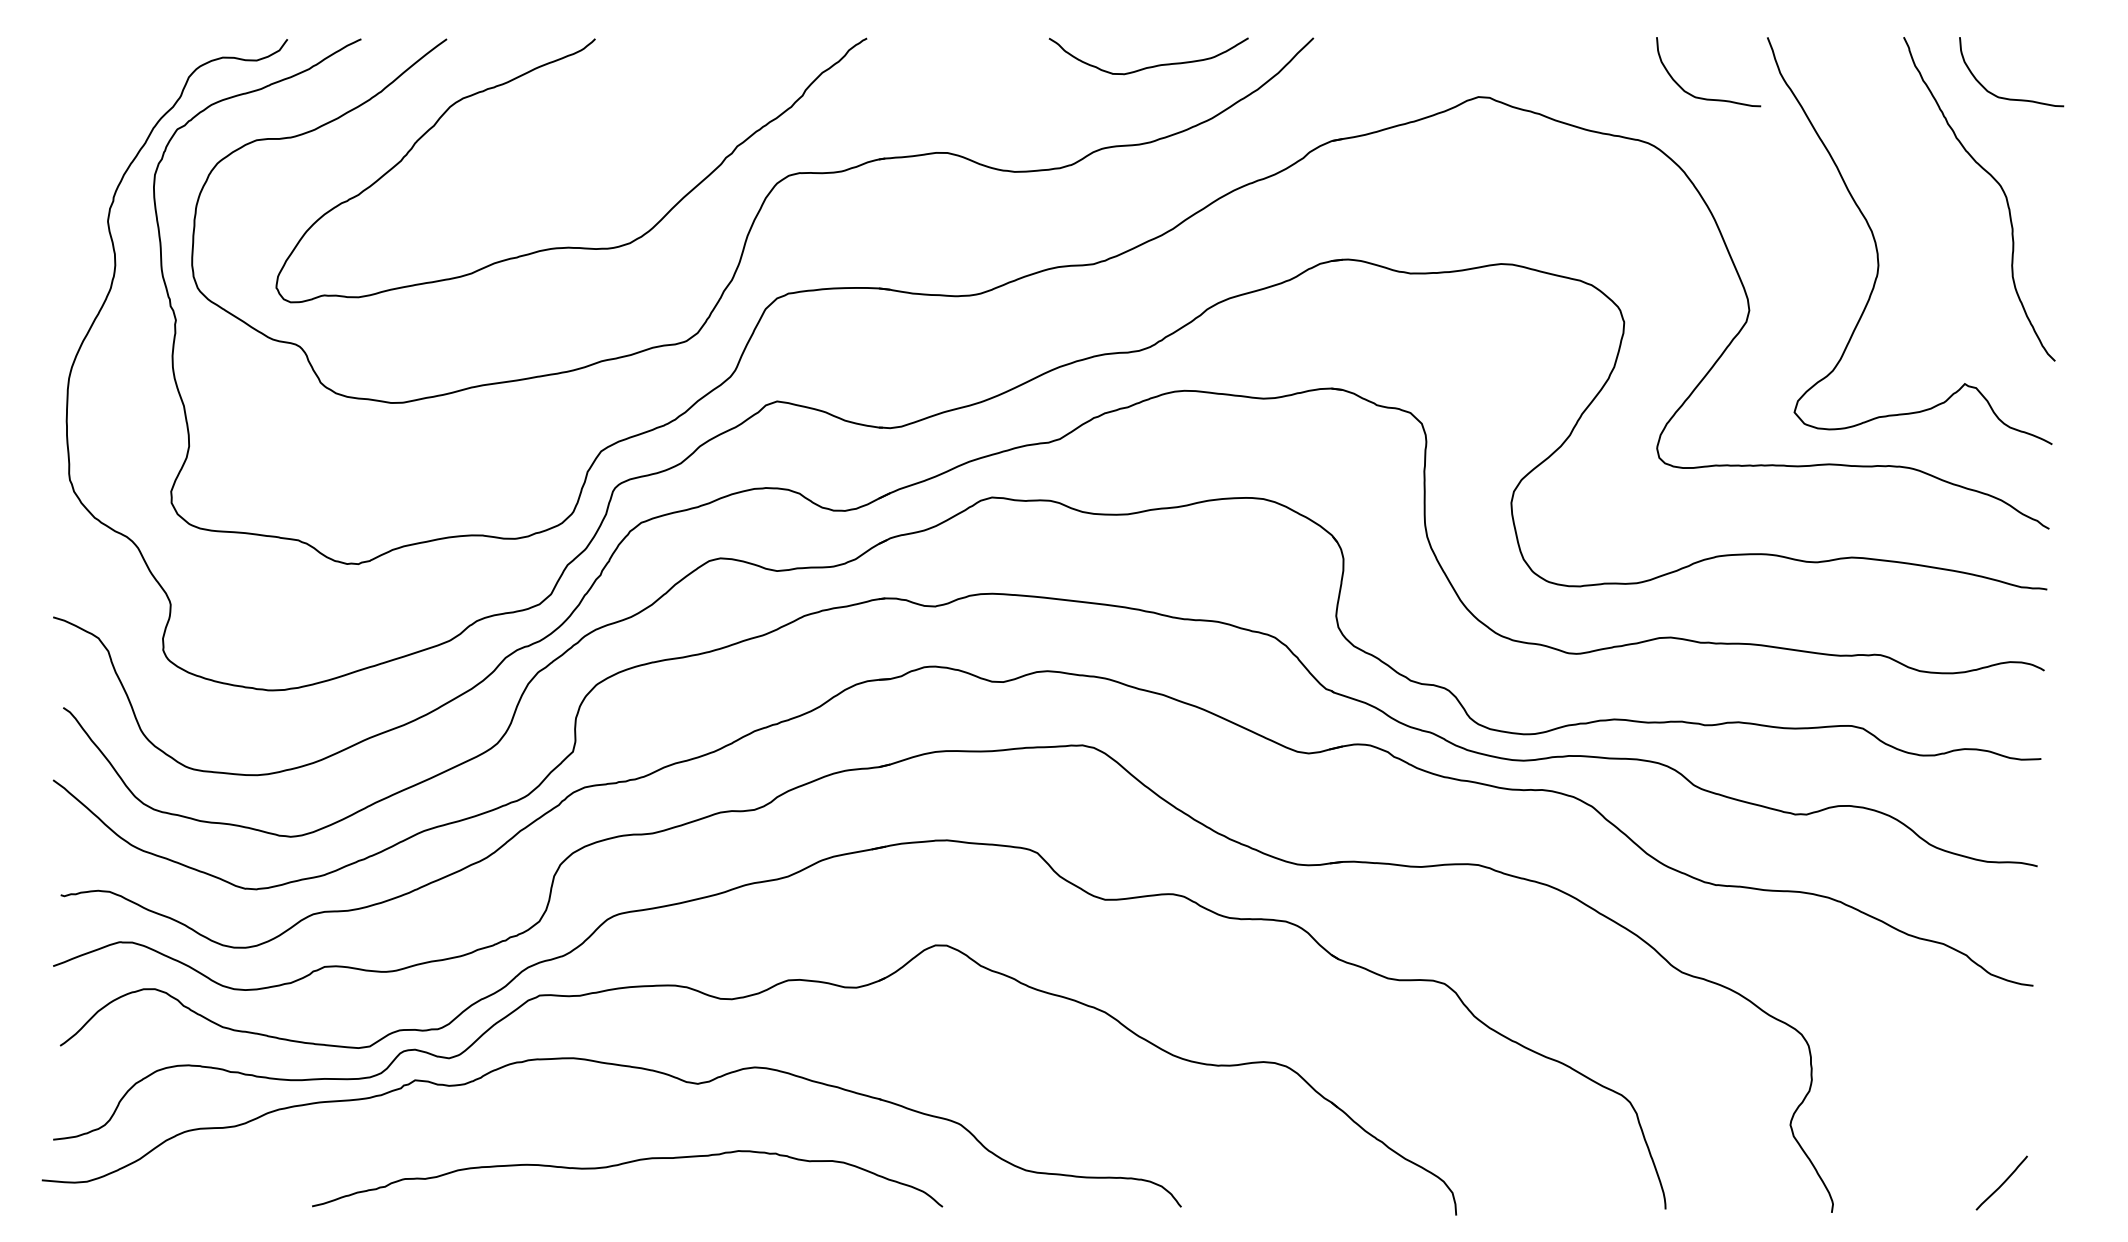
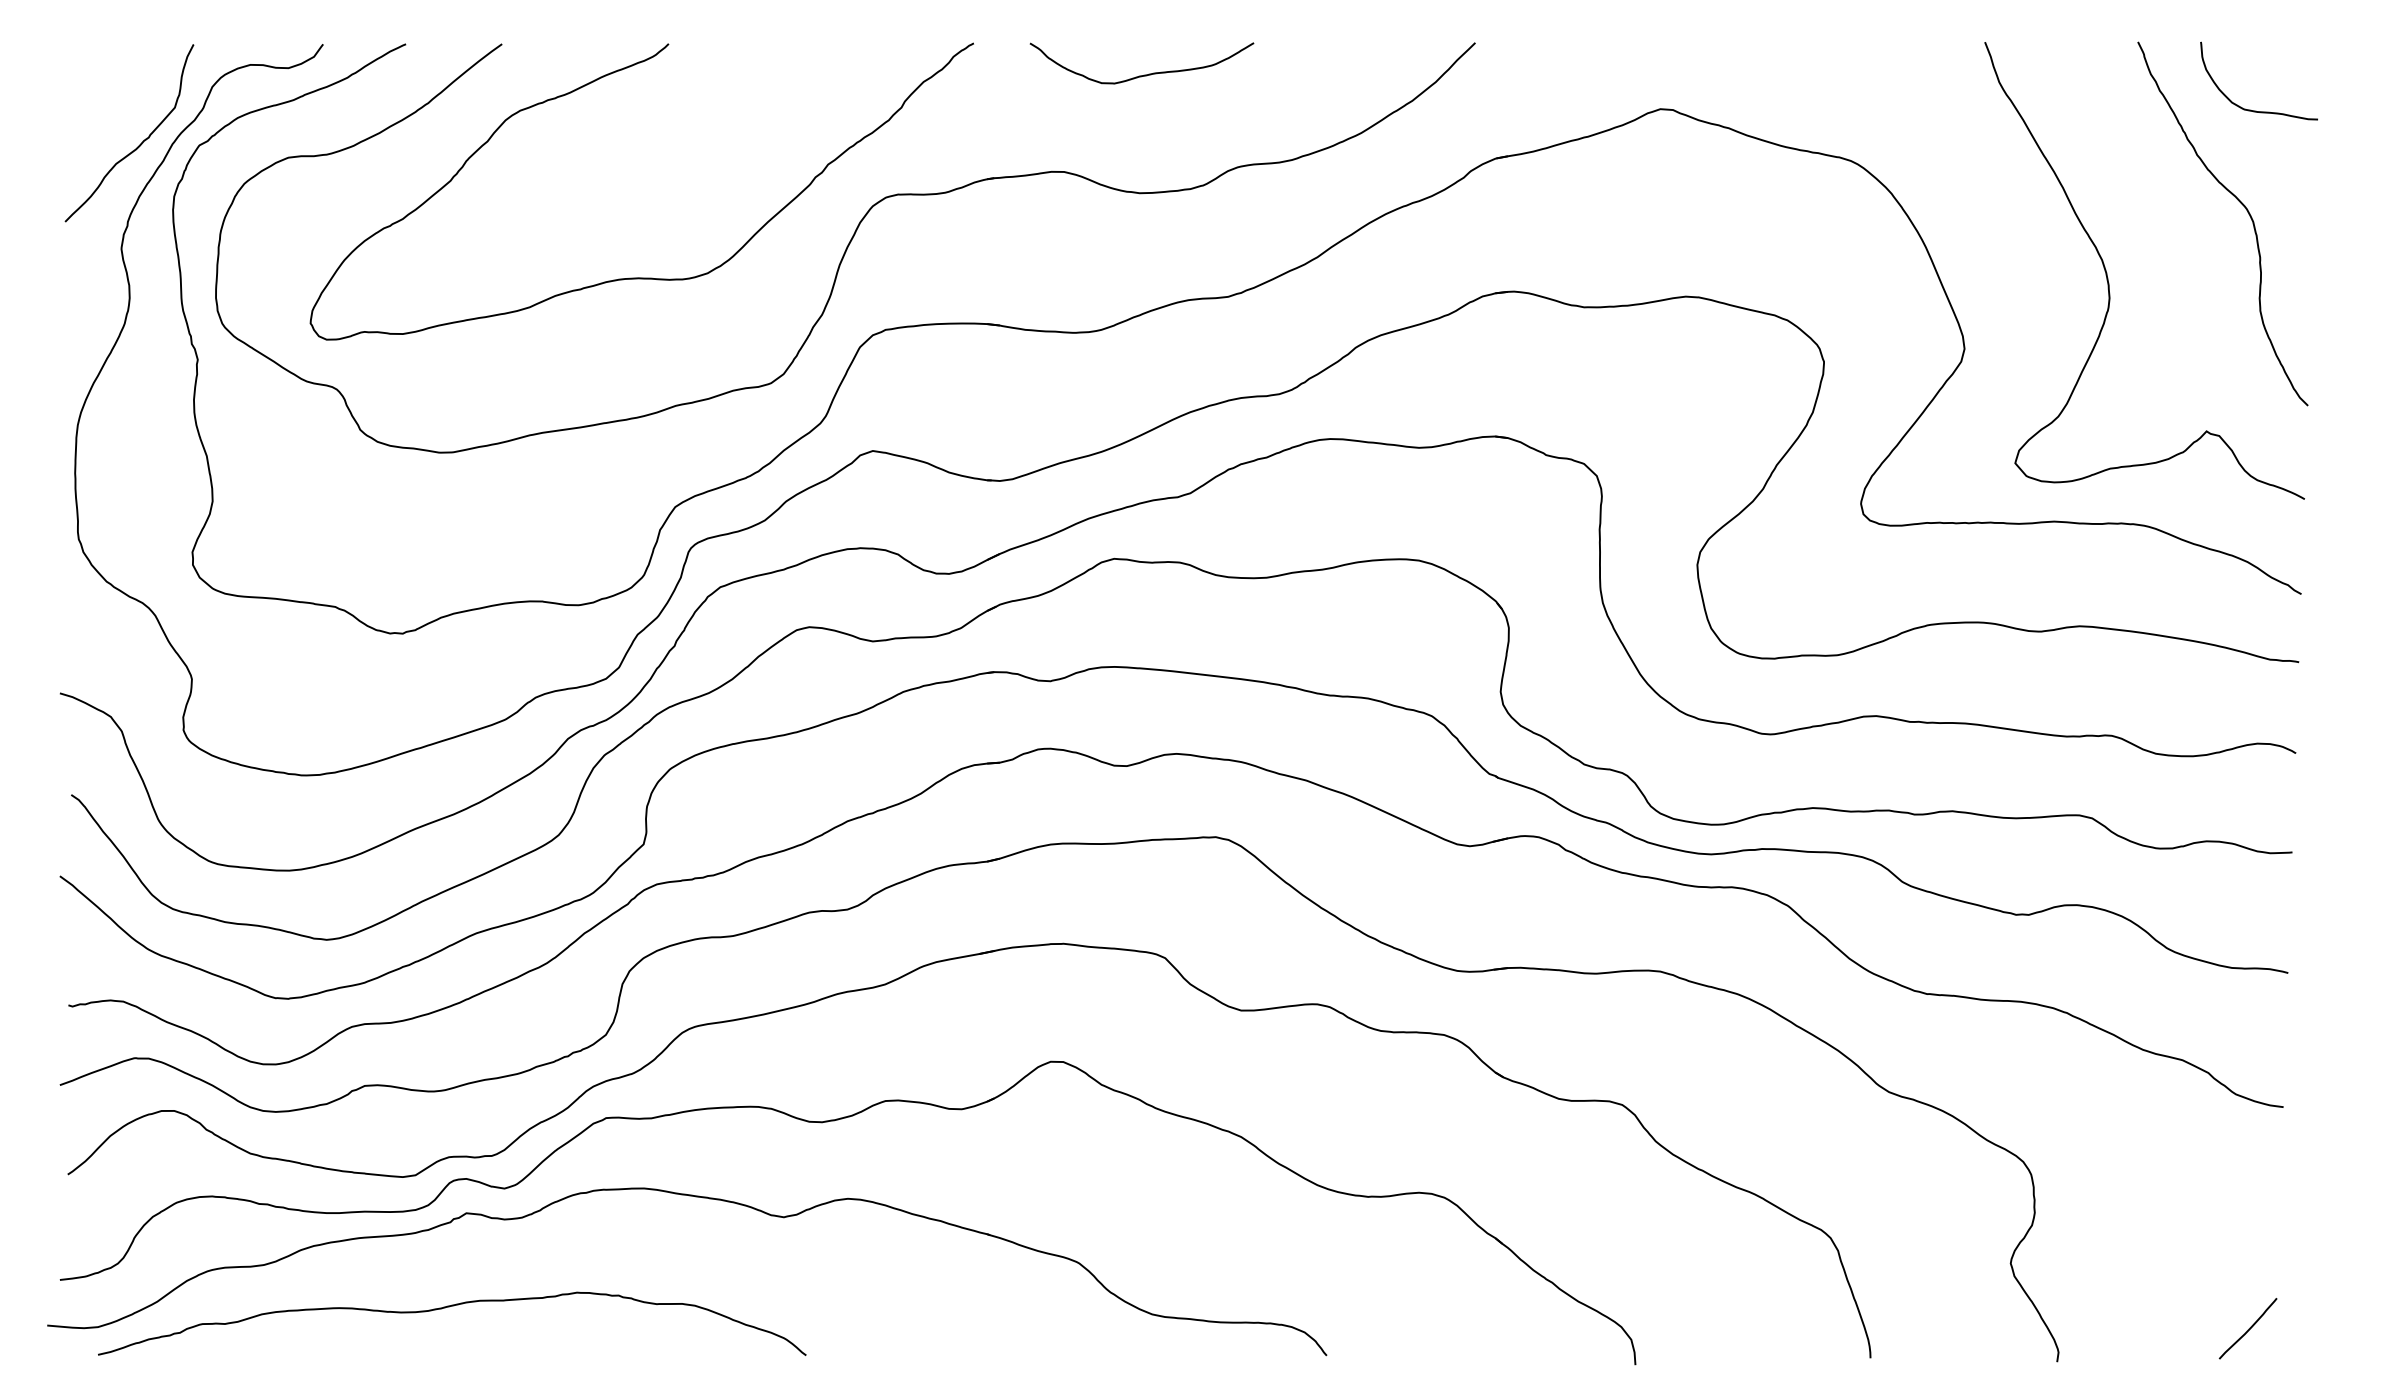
curve: (1148, 66) -> (1141, 74), moved
curve: (1702, 97) -> (1911, 109), removed
curve: (124, 127) -> (140, 143), added
curve: (624, 1164) -> (448, 1307), moved

